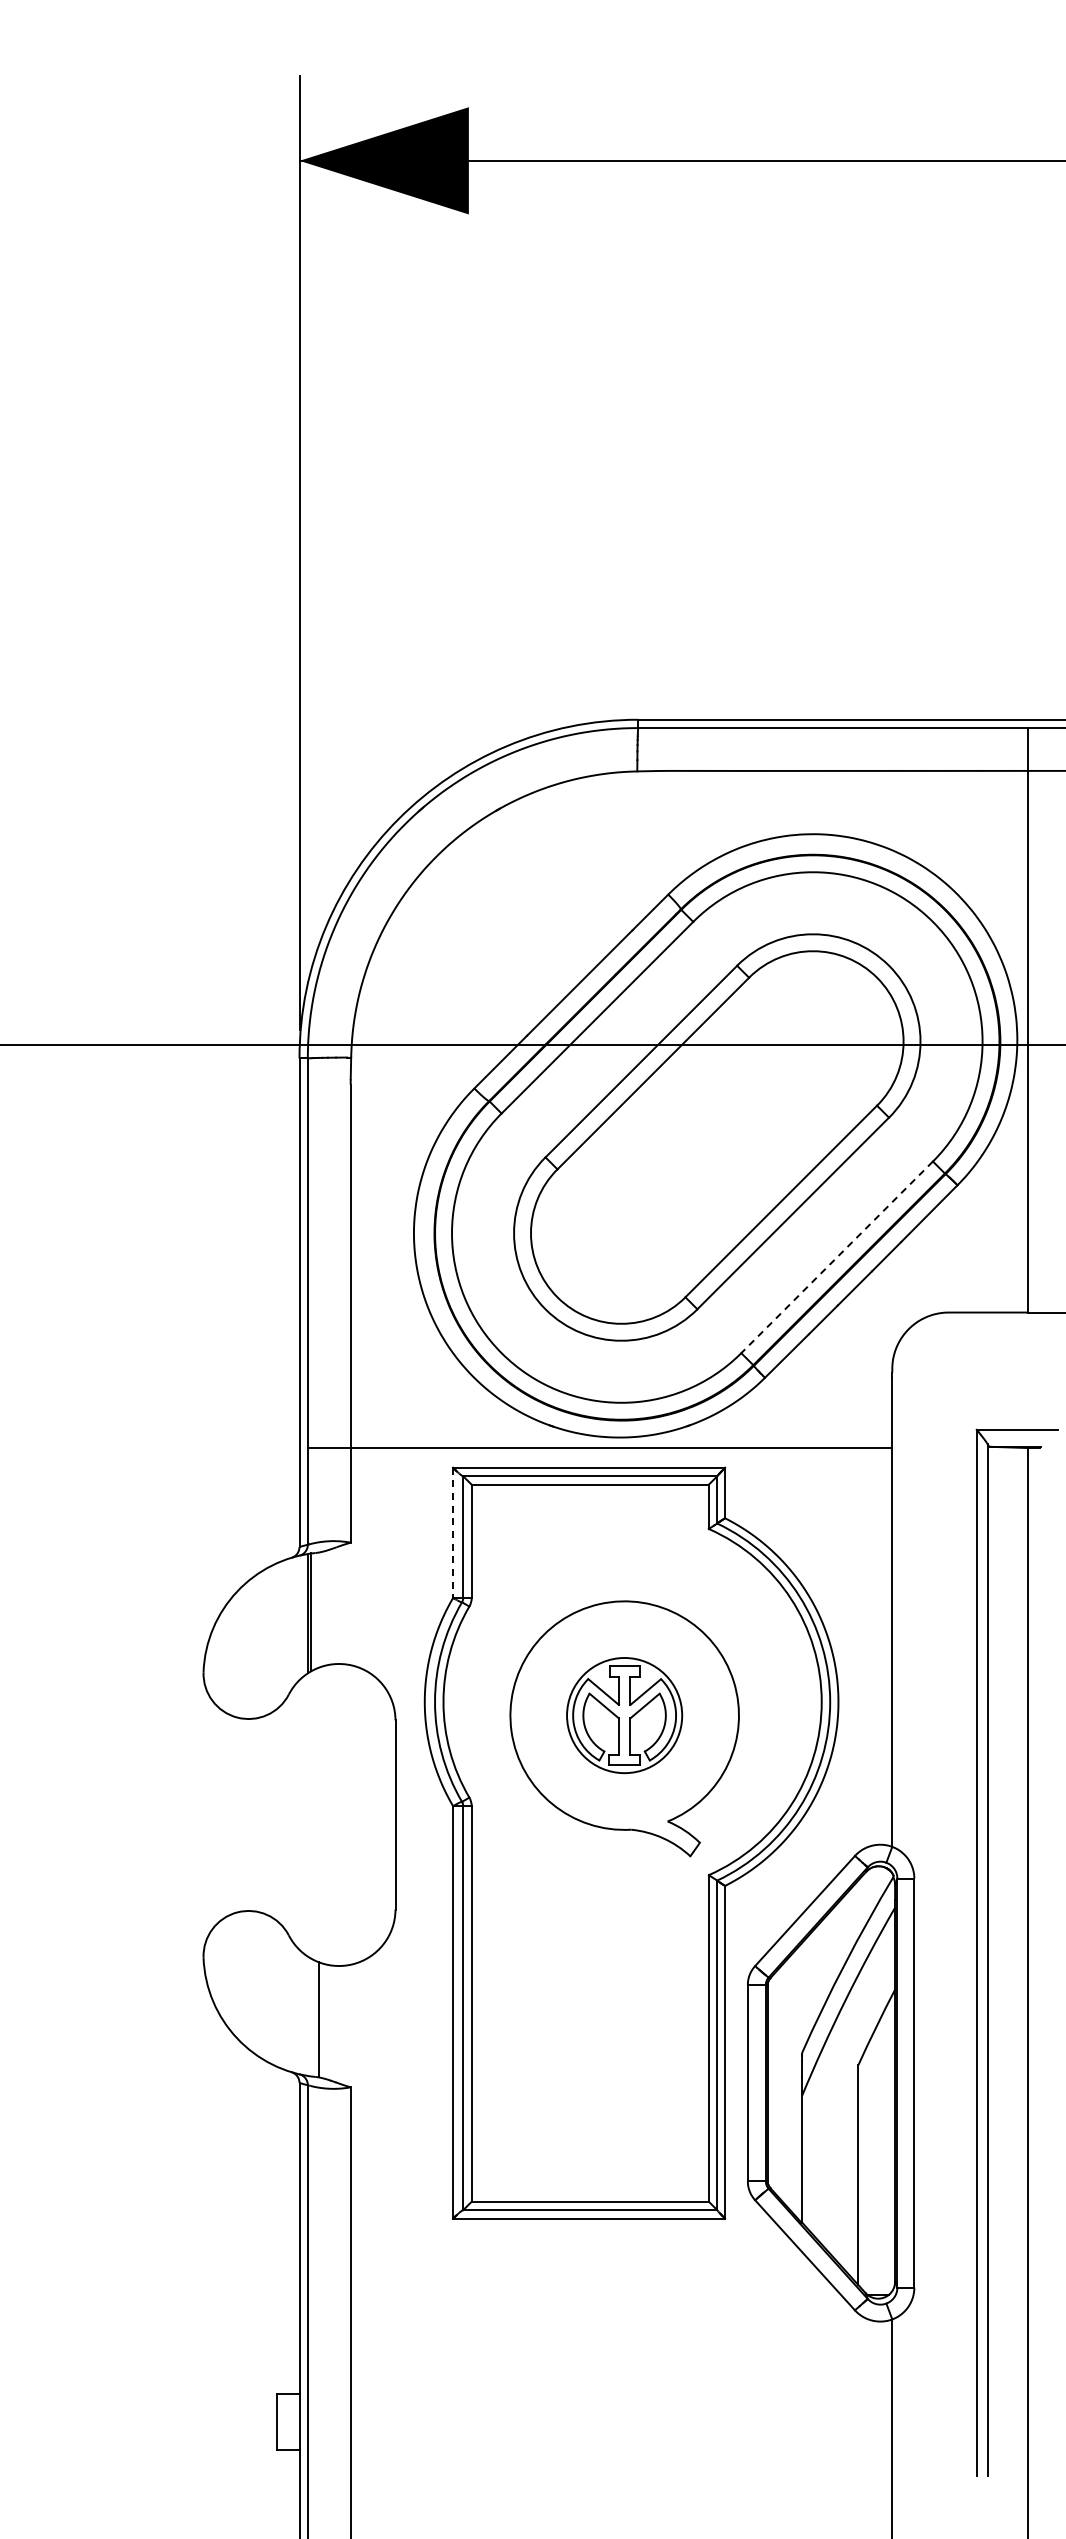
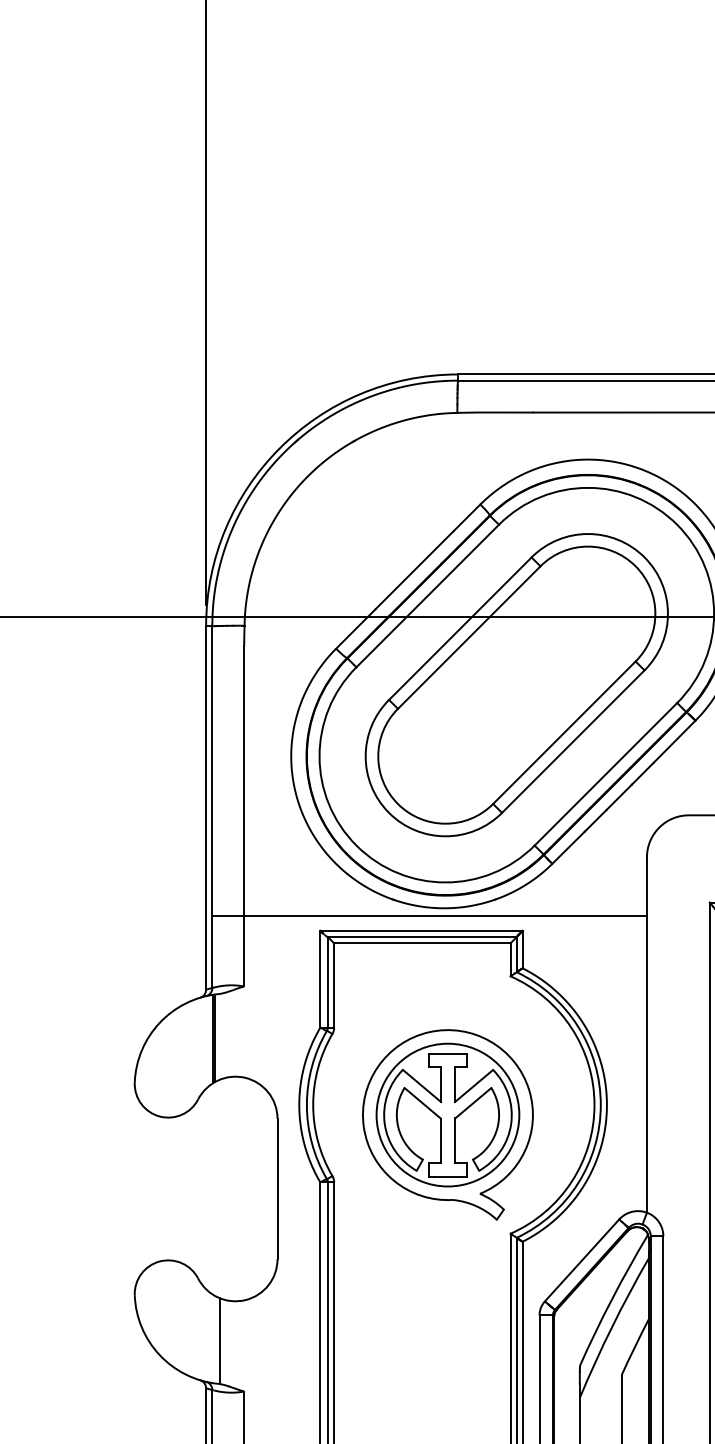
line: (837, 1257) -> (606, 774), dashed -> solid
line: (453, 1533) -> (320, 979), dashed -> solid
part: (624, 1715) -> (447, 1115), size x1.67

